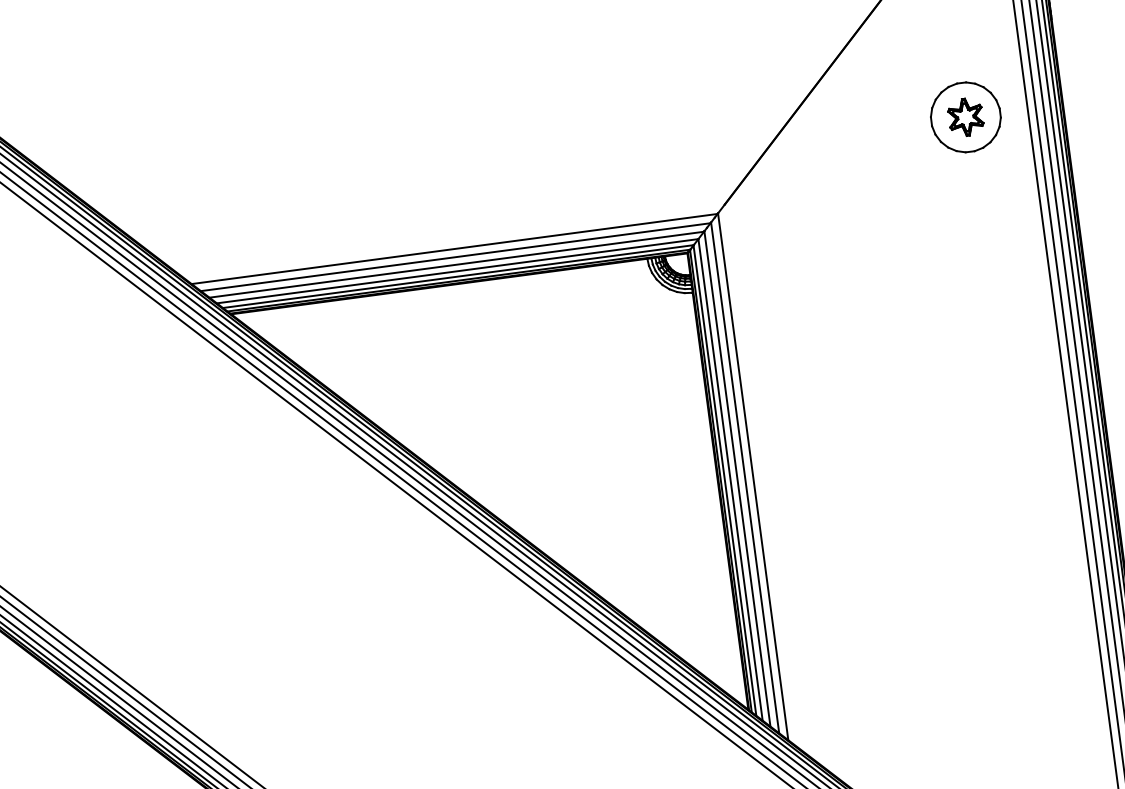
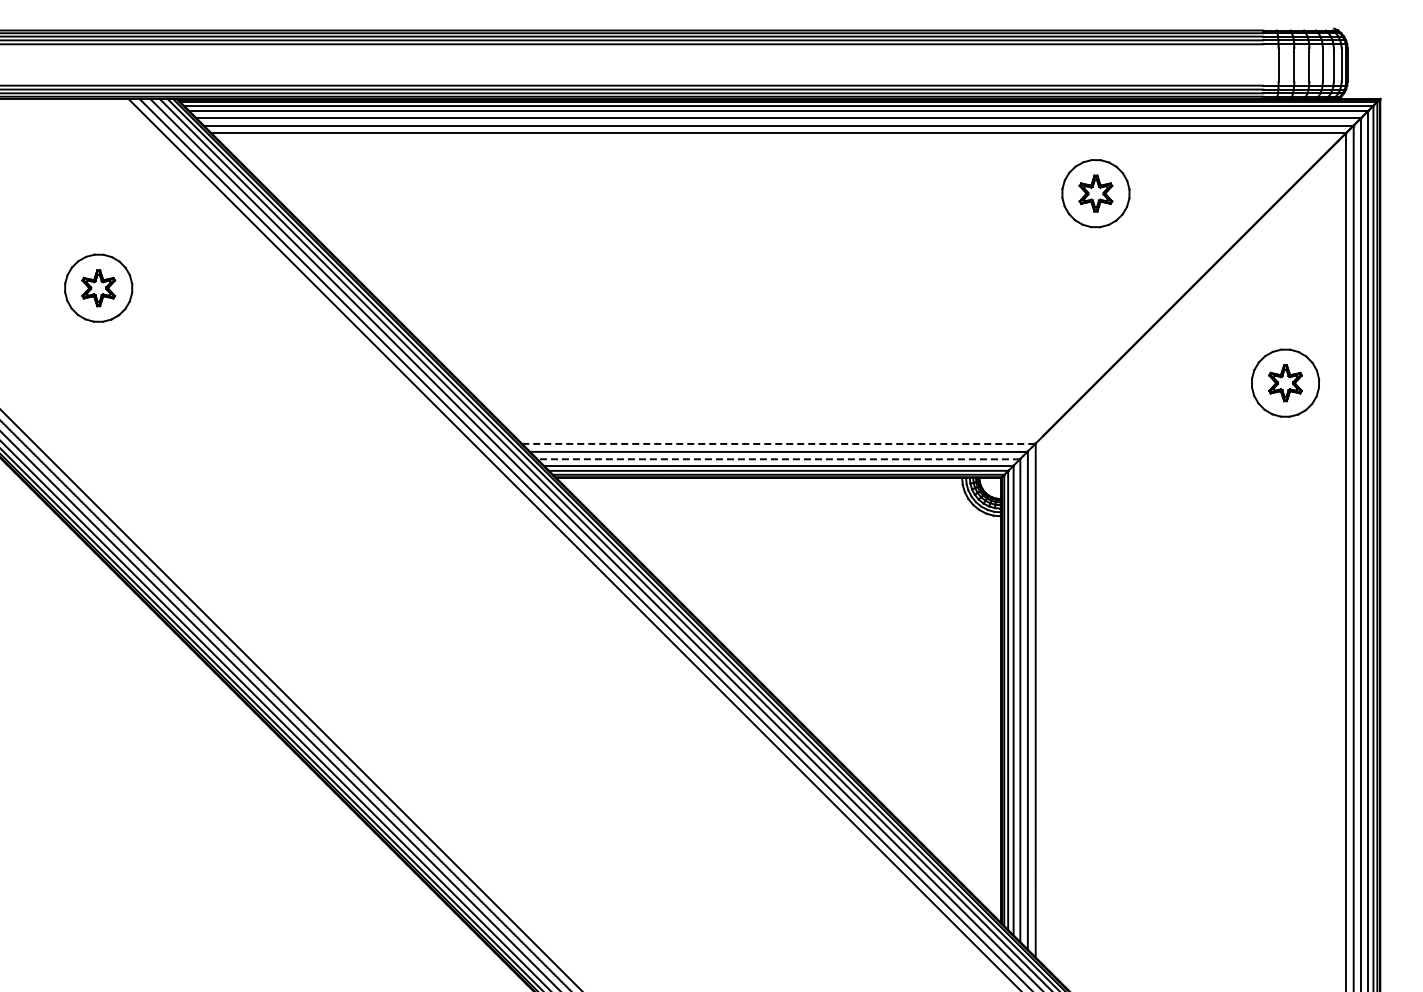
line: (454, 248) -> (778, 443), solid -> dashed
line: (456, 264) -> (778, 459), solid -> dashed

